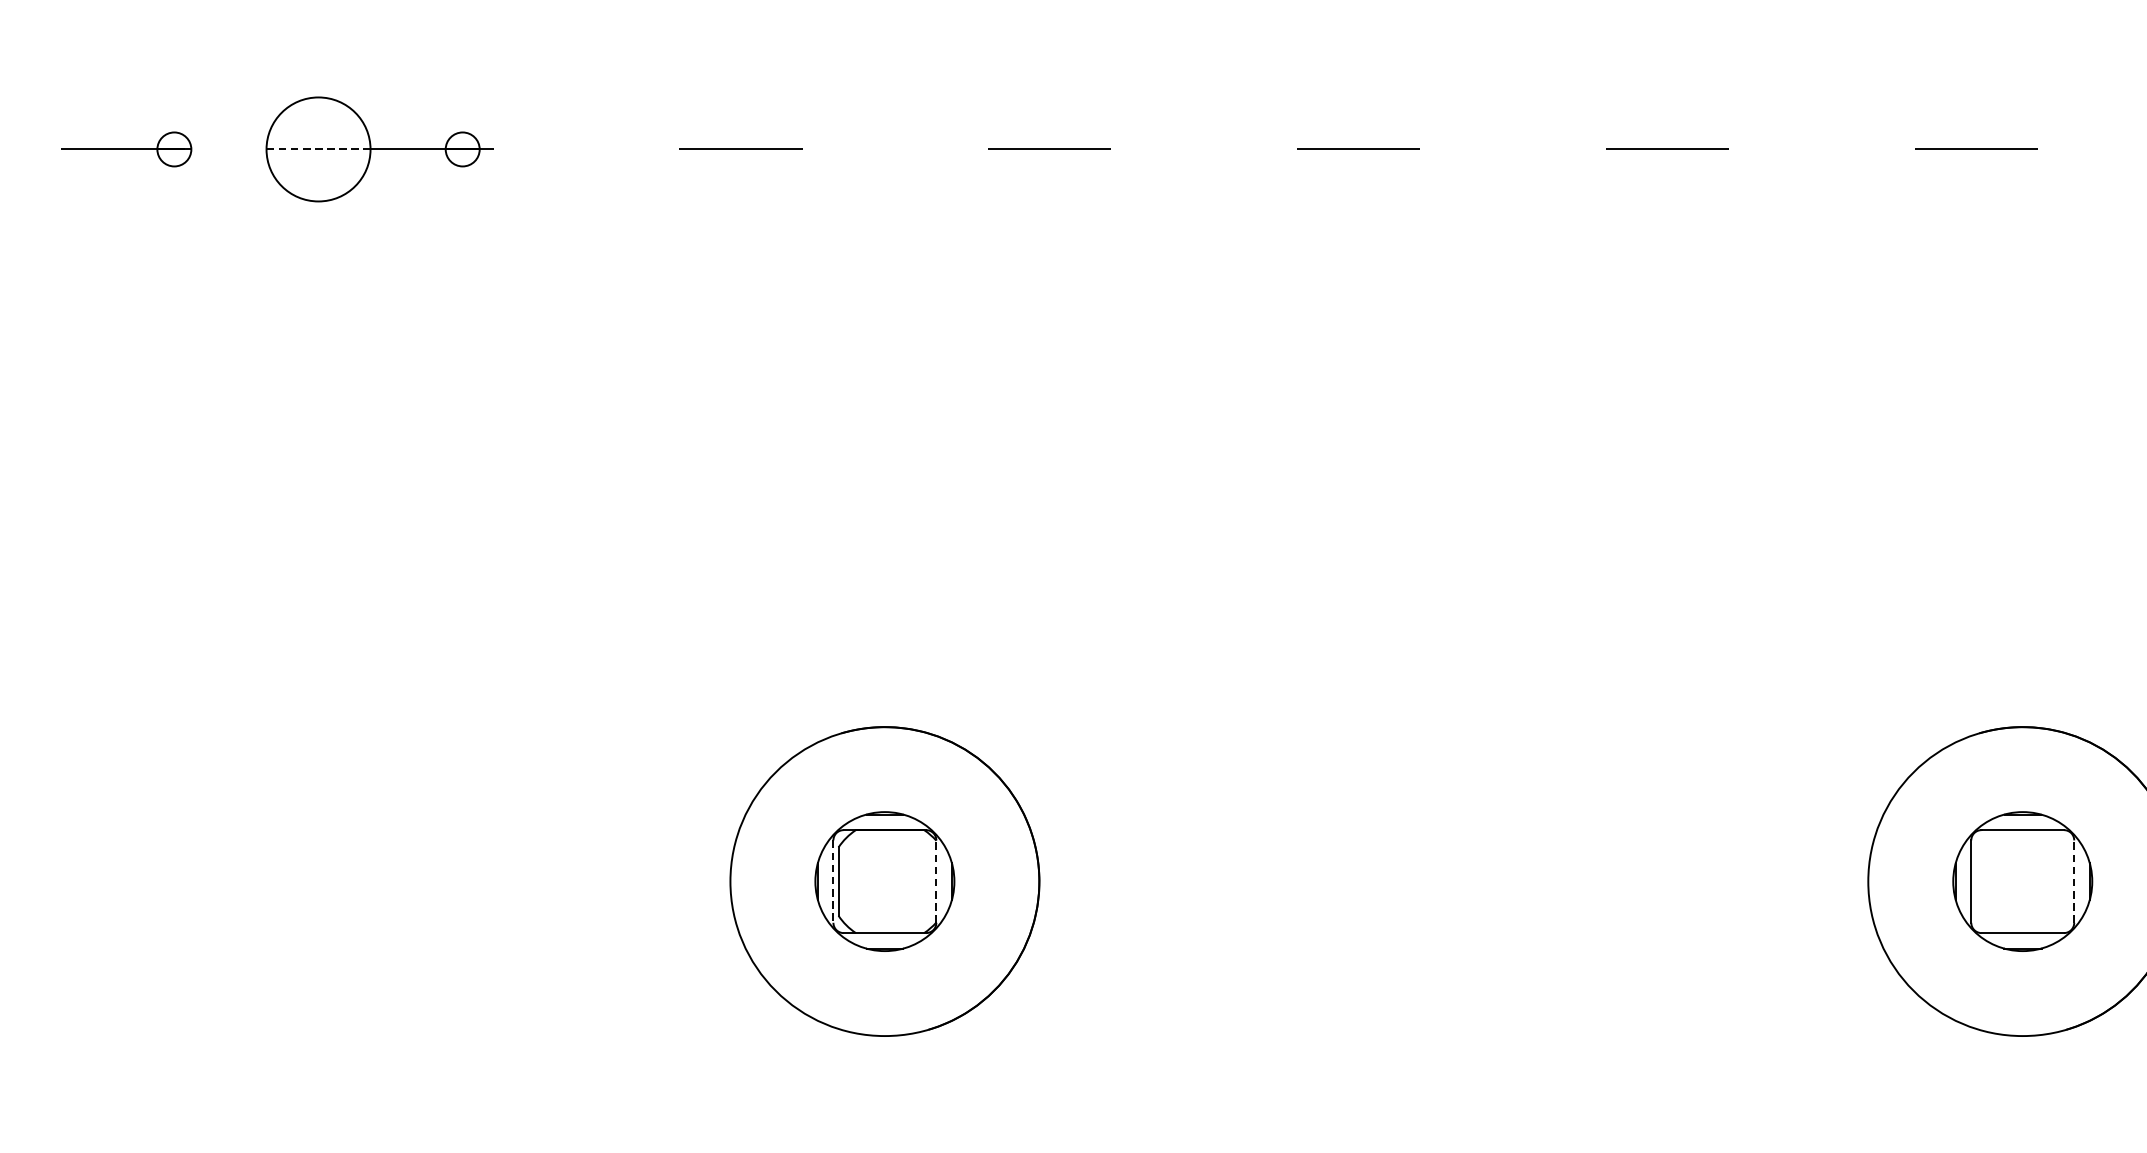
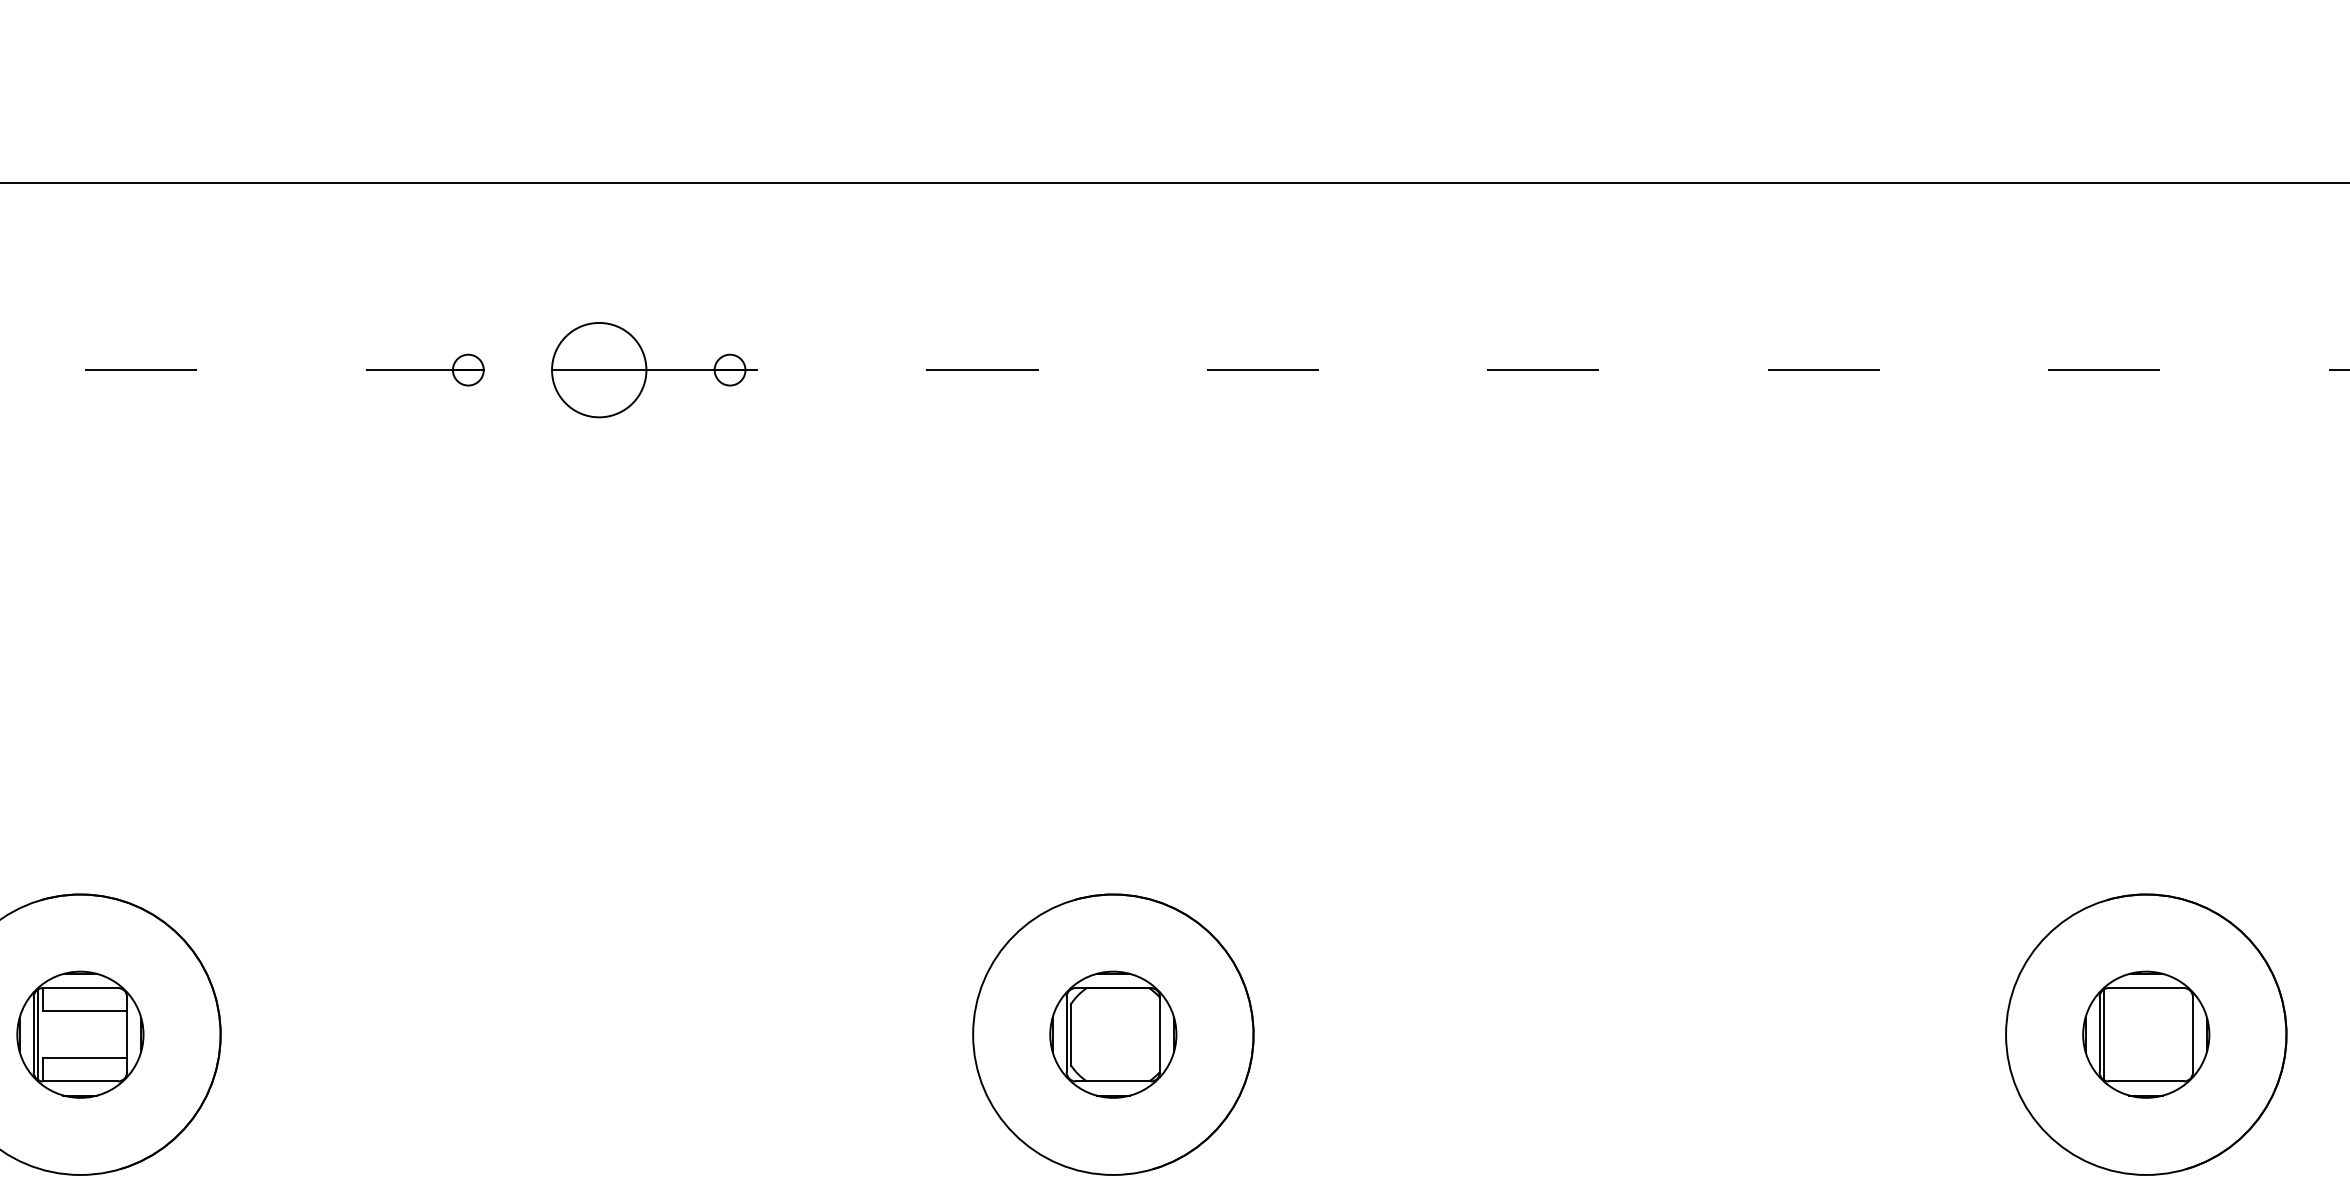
line: (318, 149) -> (599, 370), dashed -> solid
line: (936, 881) -> (1160, 1034), dashed -> solid
line: (1976, 881) -> (2104, 1034), added
line: (2074, 881) -> (2193, 1034), dashed -> solid
line: (833, 882) -> (1066, 1035), dashed -> solid

